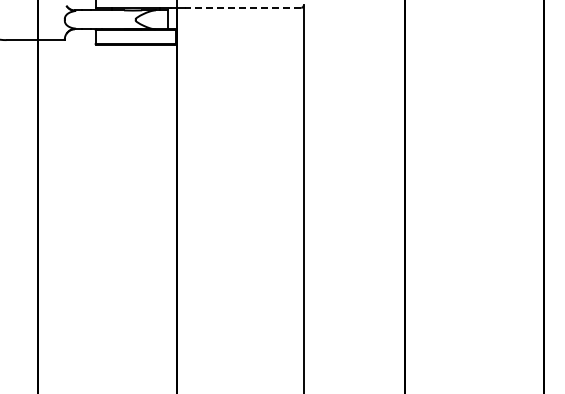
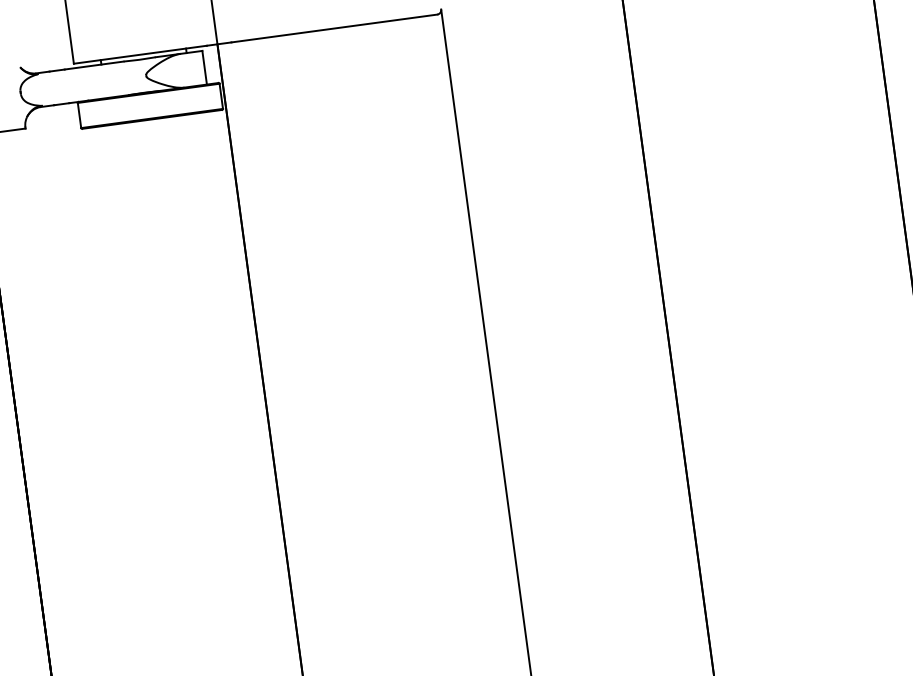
line: (242, 7) -> (333, 28), dashed -> solid

